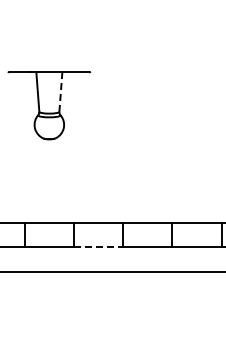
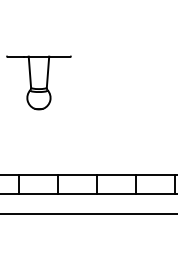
line: (60, 92) -> (47, 72), dashed -> solid
line: (98, 247) -> (77, 194), dashed -> solid

